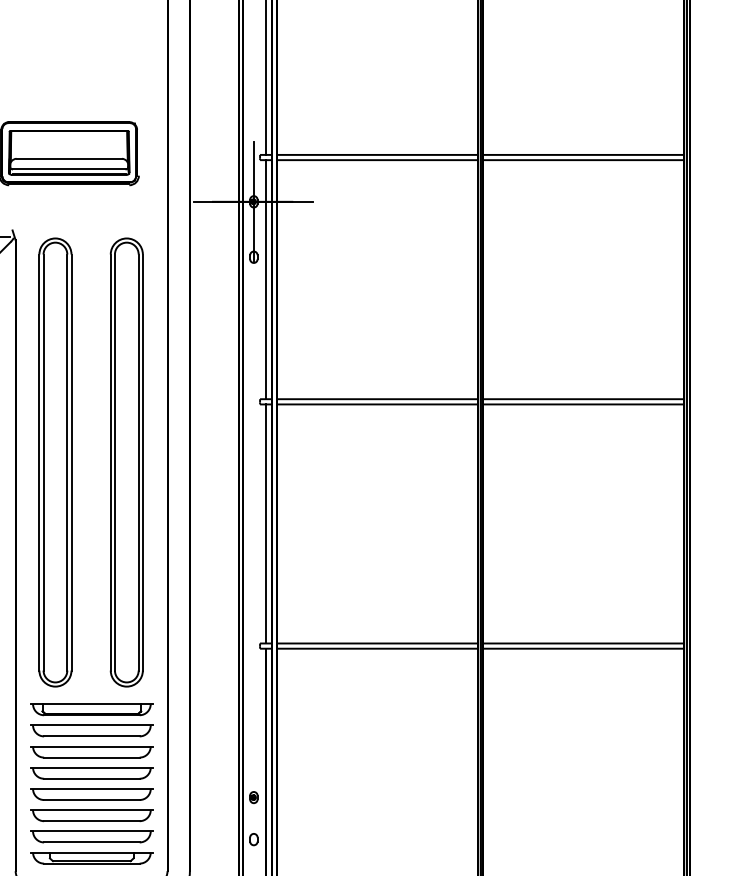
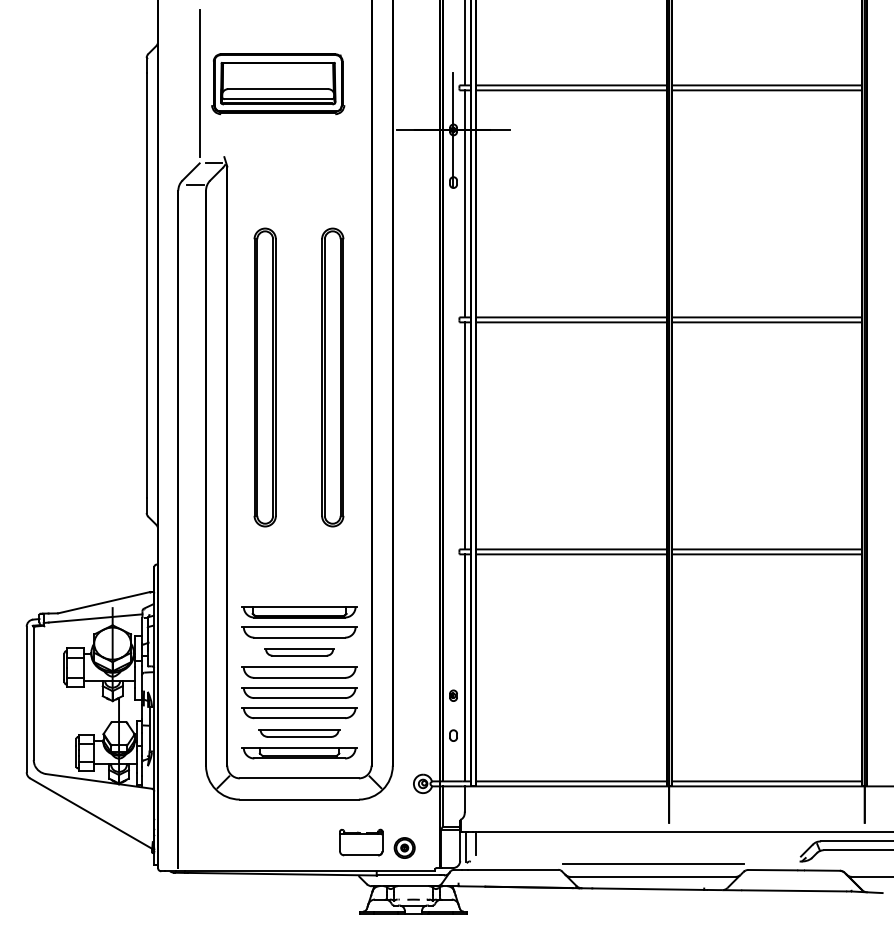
part: (55, 462) -> (265, 377), size x0.7
part: (126, 462) -> (332, 377), size x0.7
part: (91, 752) -> (299, 652), size x0.6
part: (91, 837) -> (299, 733), size x0.7

